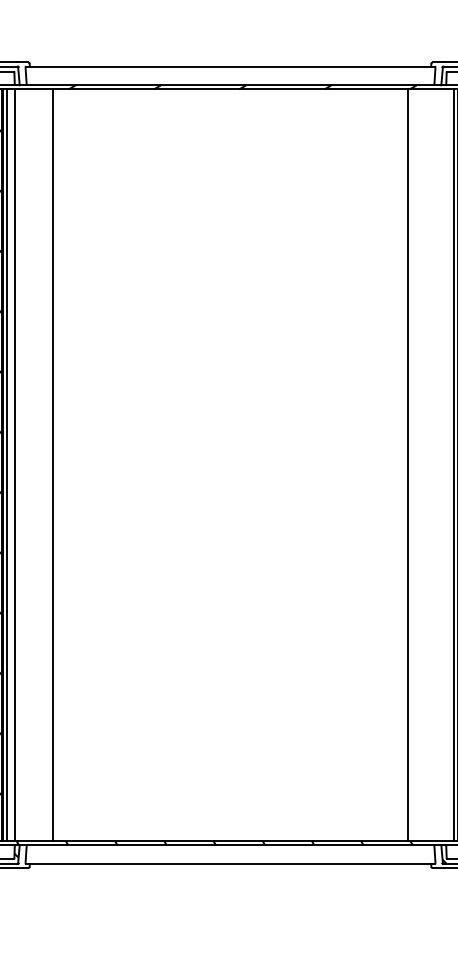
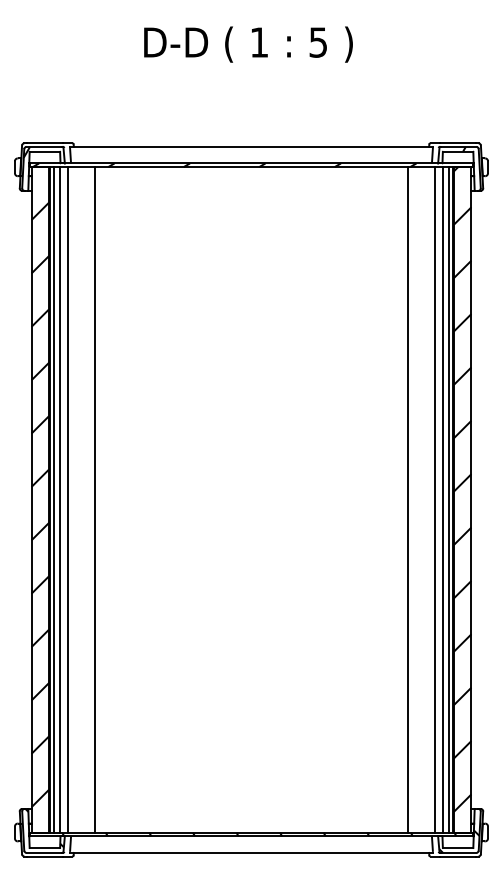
line: (23, 464) -> (68, 499), added
line: (437, 464) -> (434, 499), added
line: (446, 464) -> (442, 499), added

